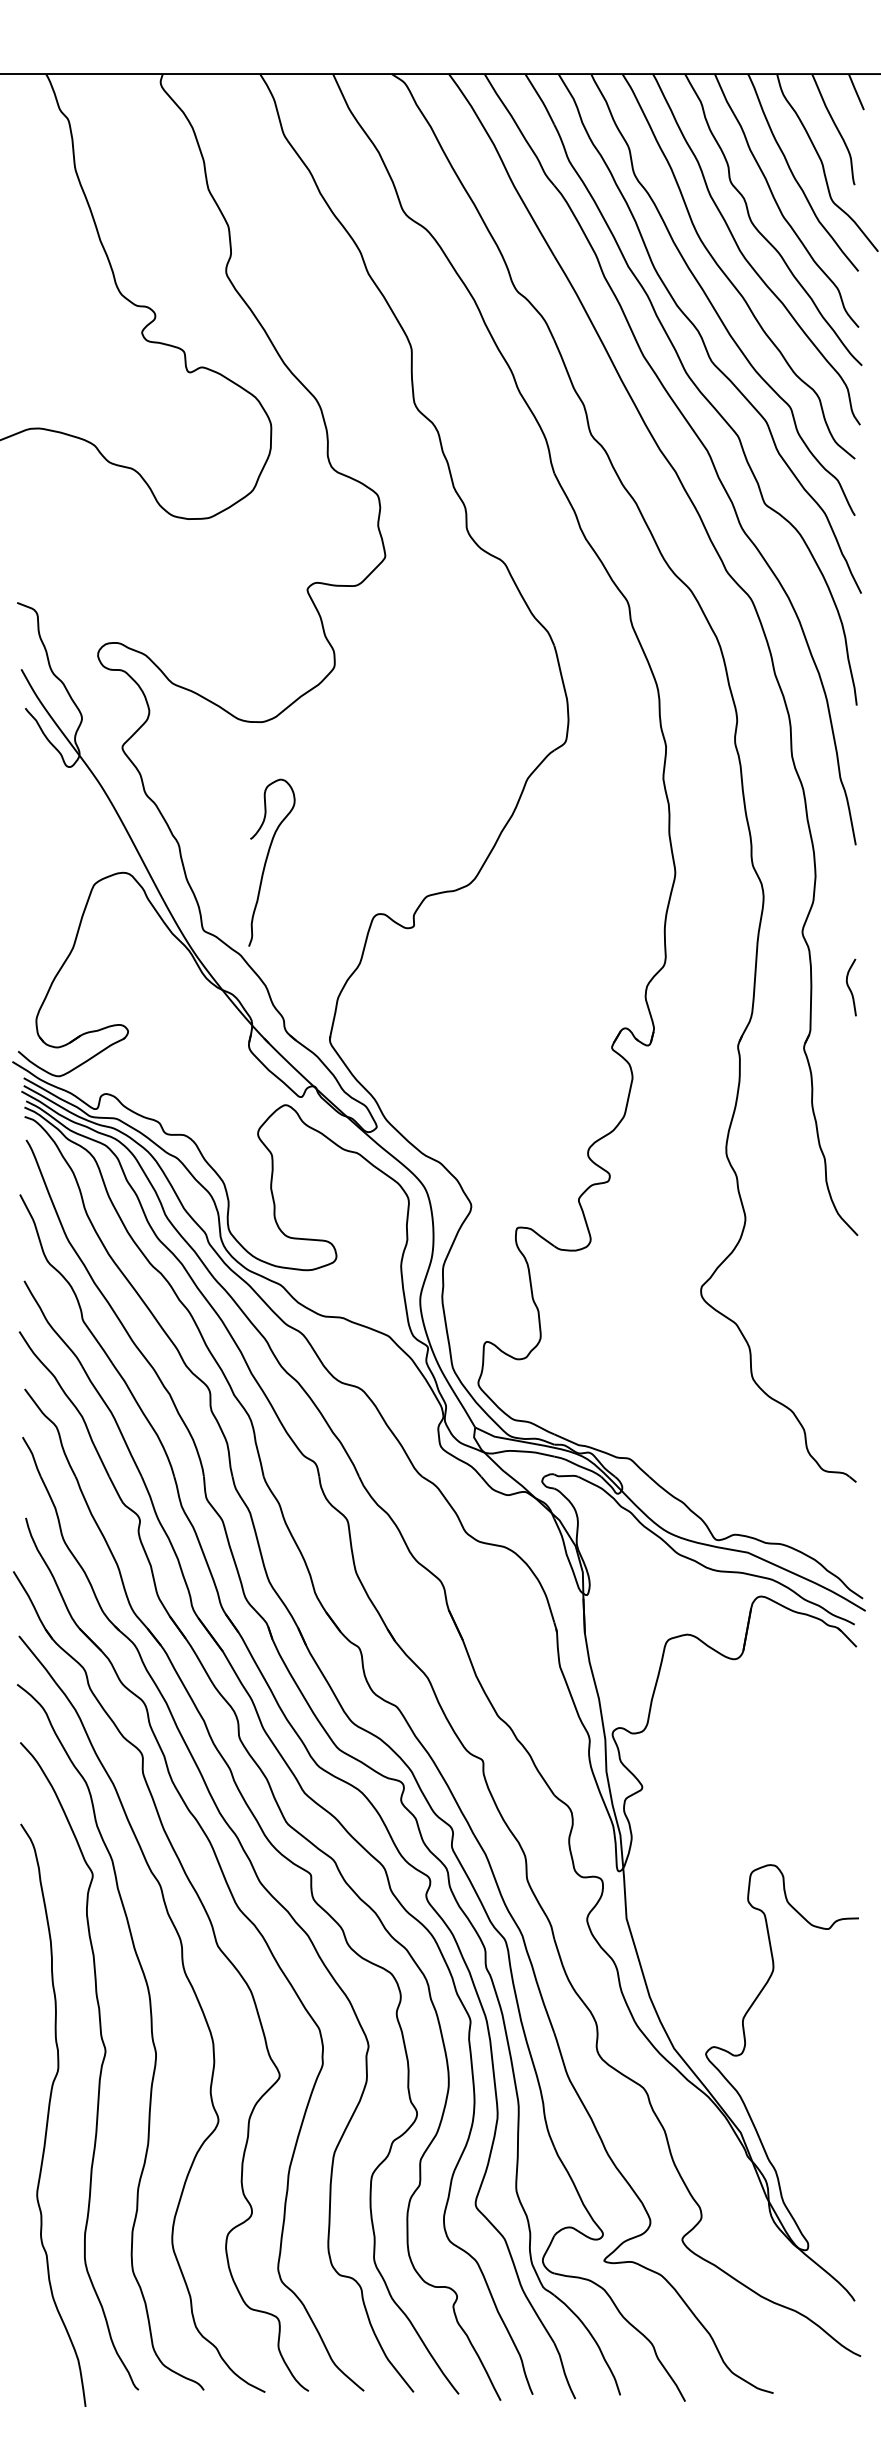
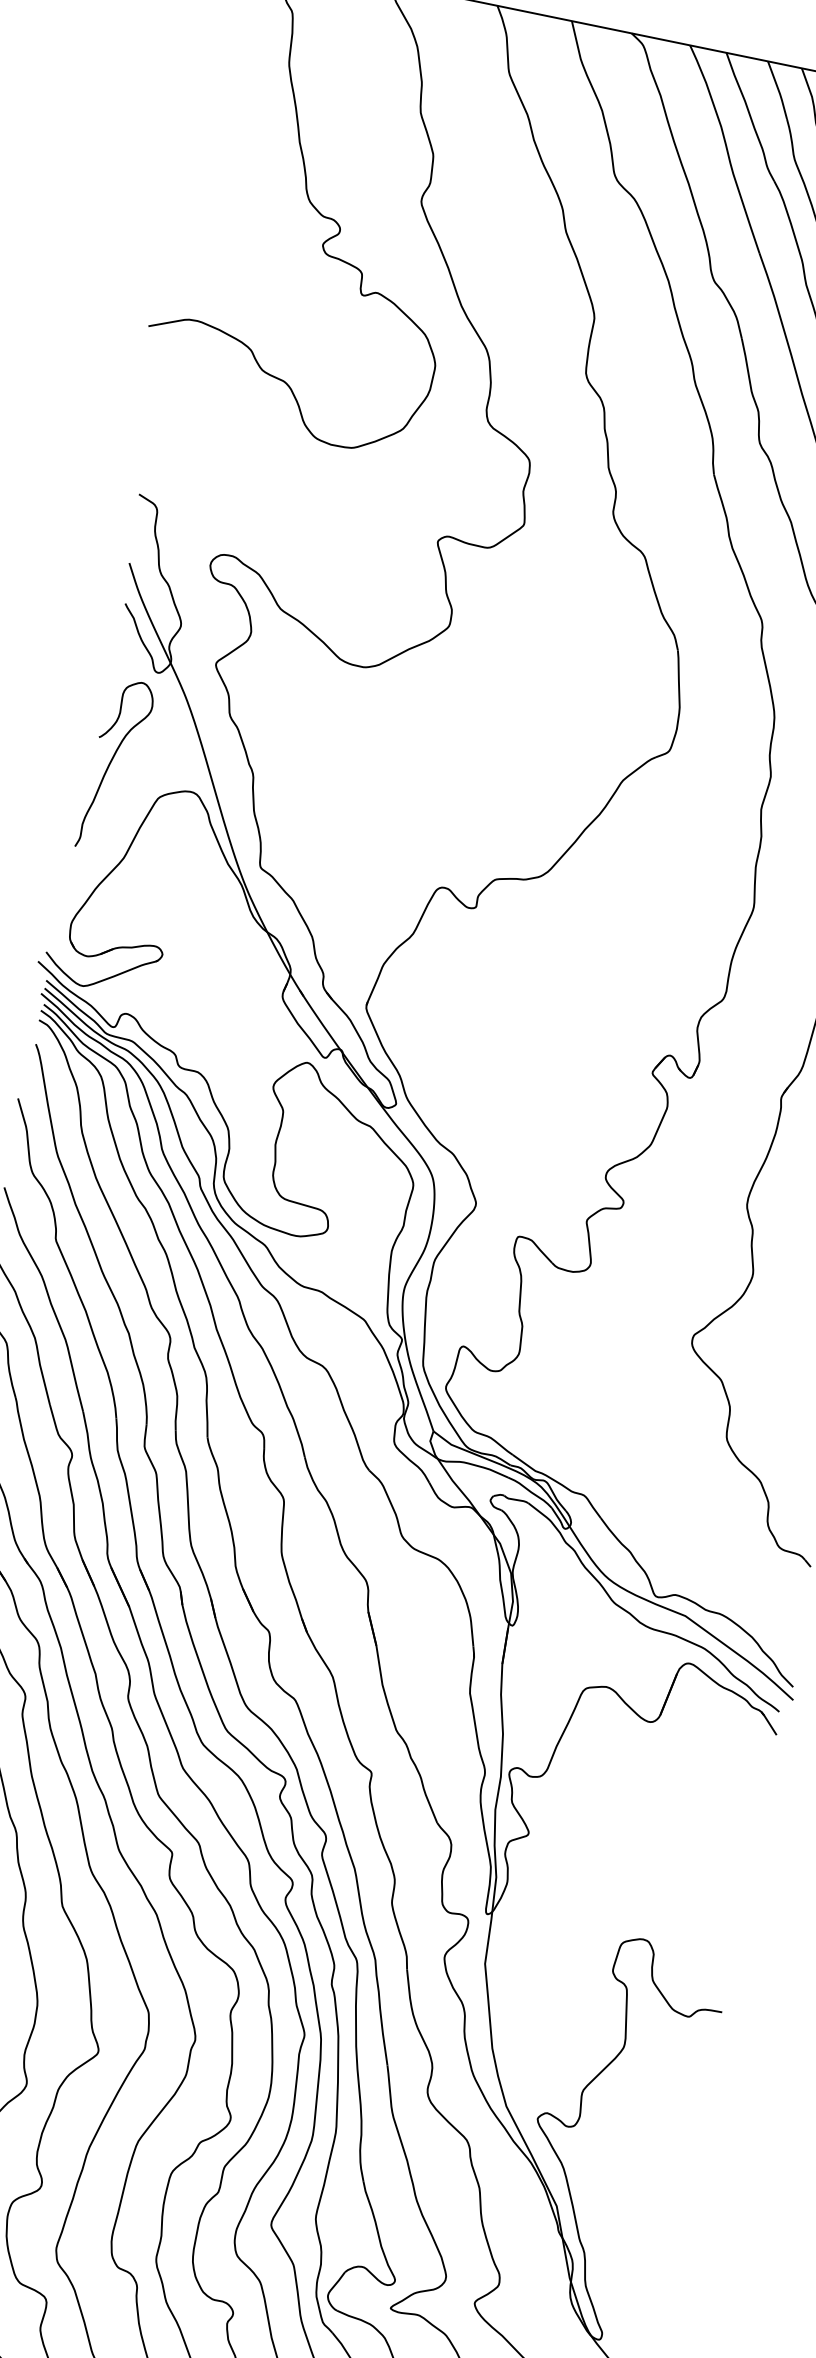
curve: (267, 860) -> (111, 762), moved

